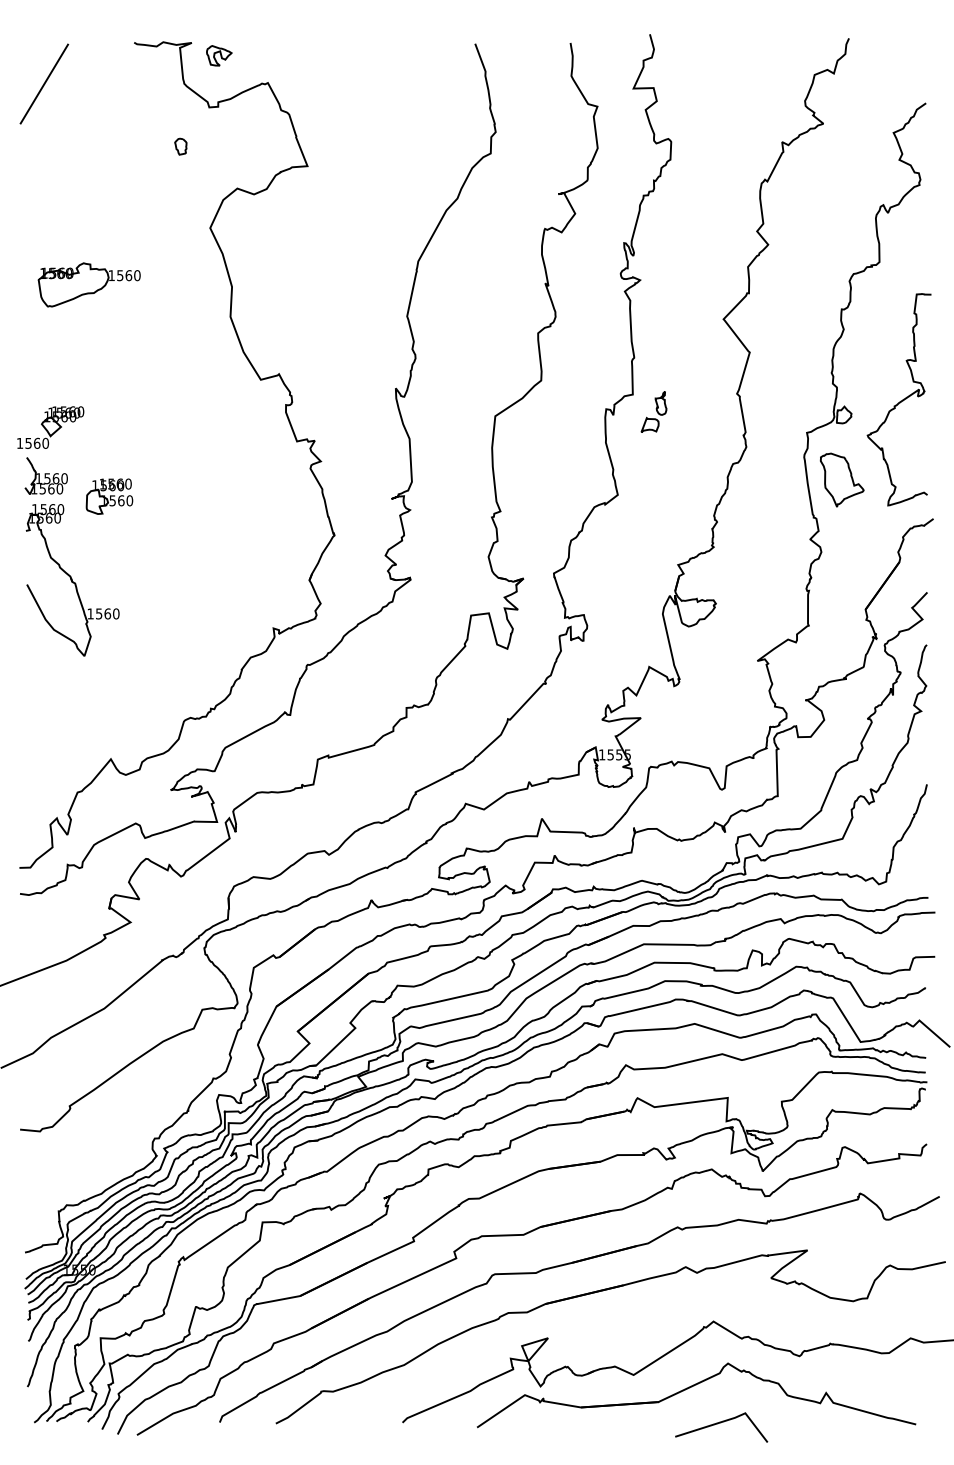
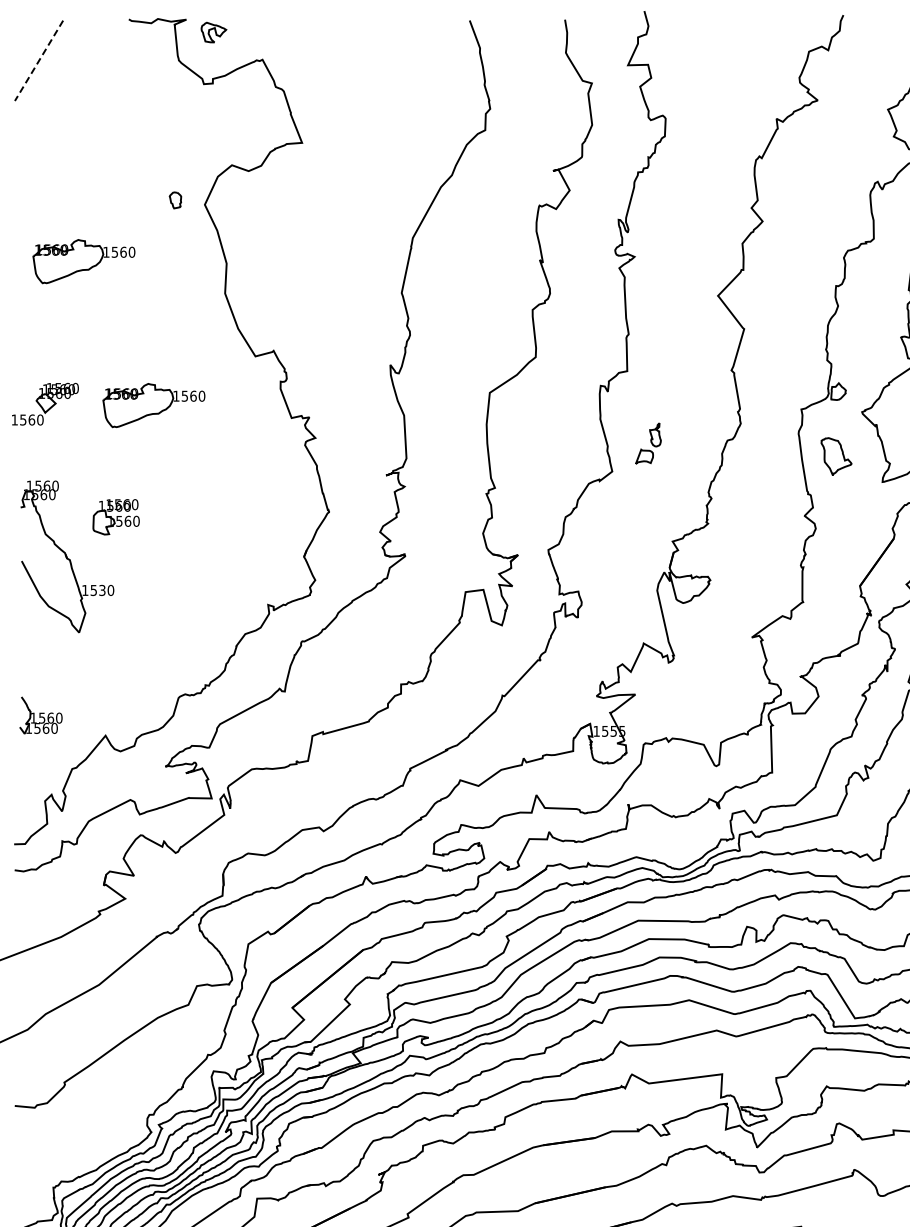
line: (44, 84) -> (39, 61), solid -> dashed
part: (180, 146) -> (175, 200), moved
part: (653, 411) -> (647, 443), moved
part: (158, 428) -> (153, 405), added
part: (45, 475) -> (40, 714), moved
part: (841, 479) -> (835, 456), size x0.7
part: (109, 496) -> (116, 517), moved
text: (107, 613) -> (102, 590), 1560 -> 1530

